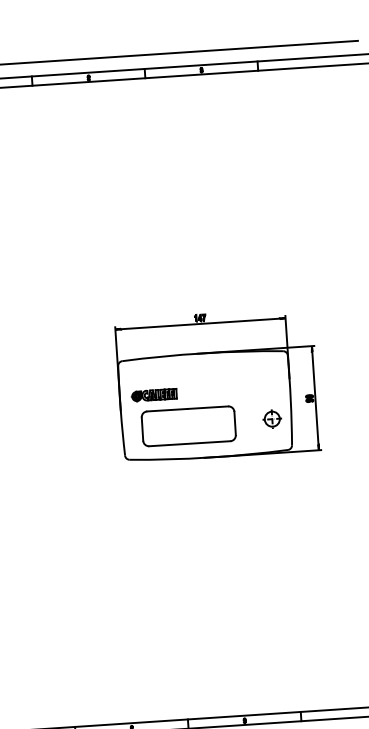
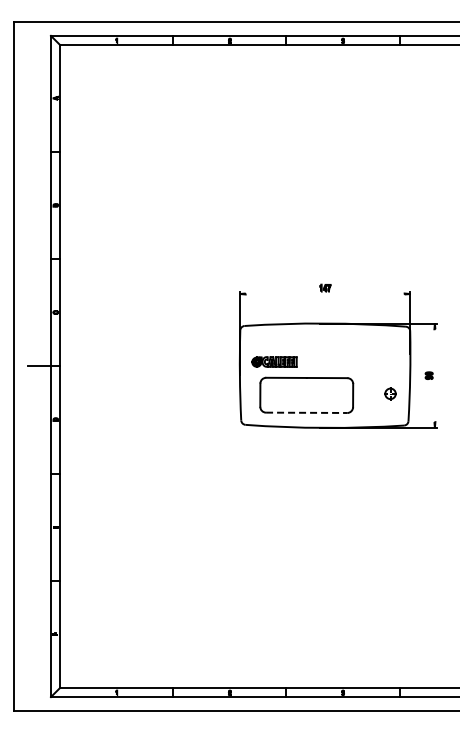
line: (199, 324) -> (324, 294), removed
line: (314, 398) -> (434, 375), removed
part: (272, 418) -> (390, 393), size x0.7
line: (189, 443) -> (306, 412), solid -> dashed

